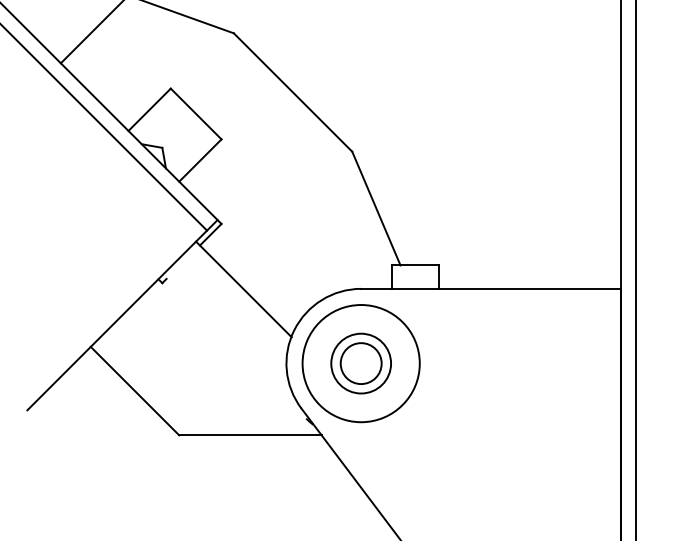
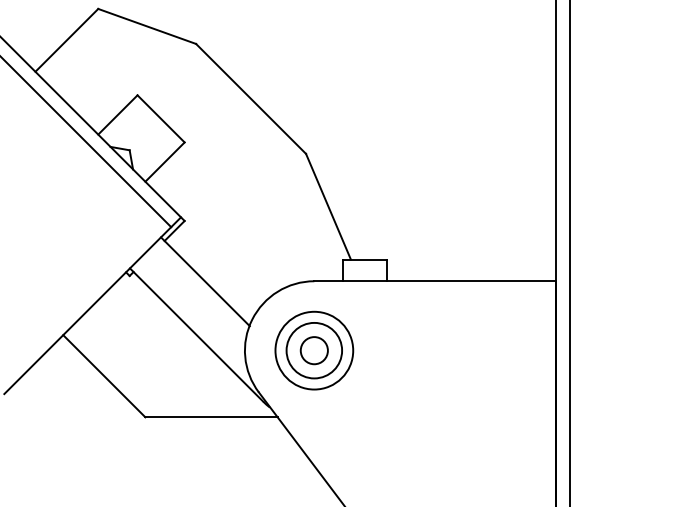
line: (234, 346) -> (196, 334), added
circle: (360, 363) -> (313, 350), size x0.71
circle: (361, 363) -> (314, 350), size x0.71

